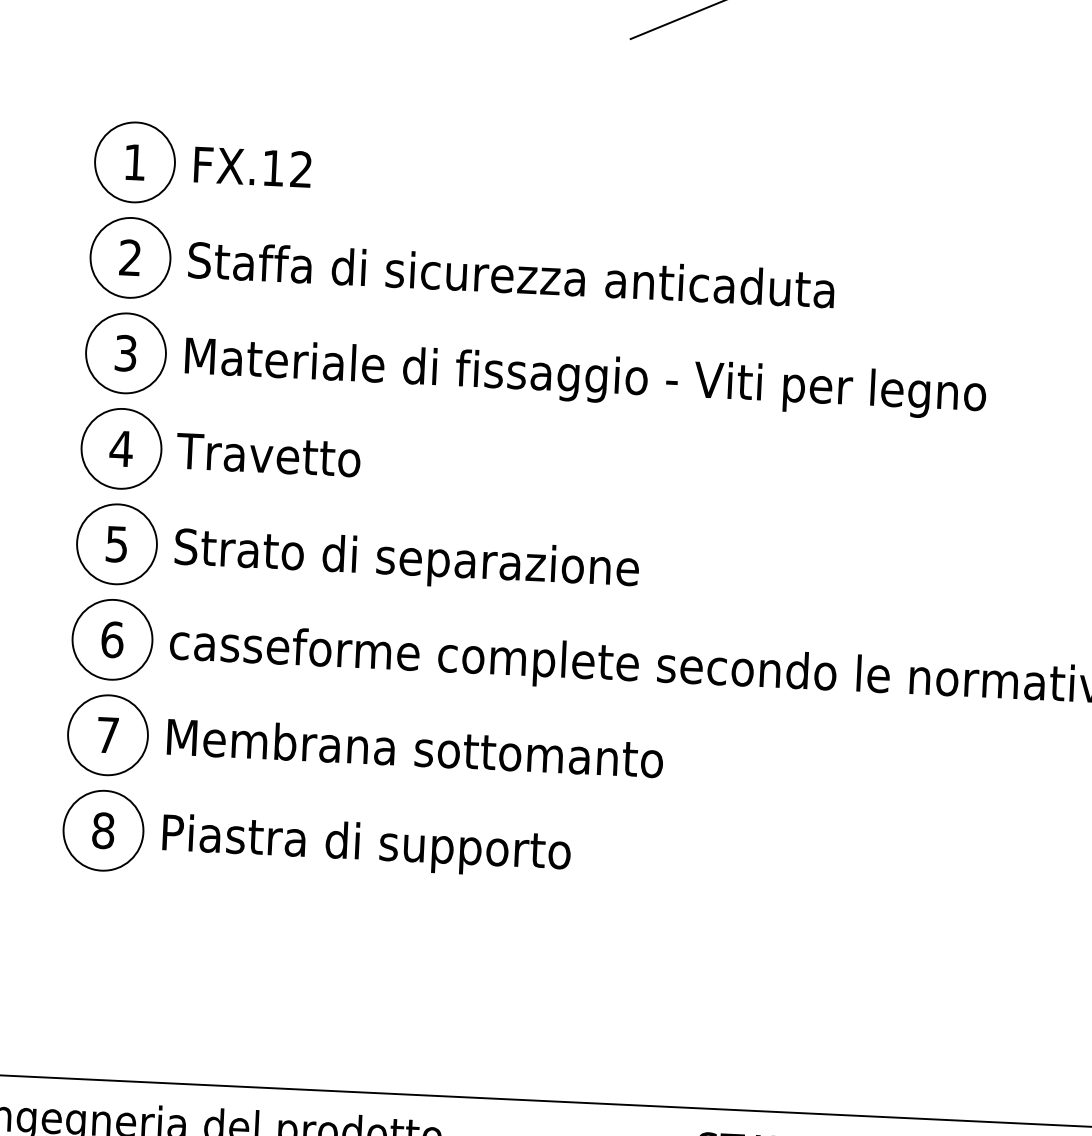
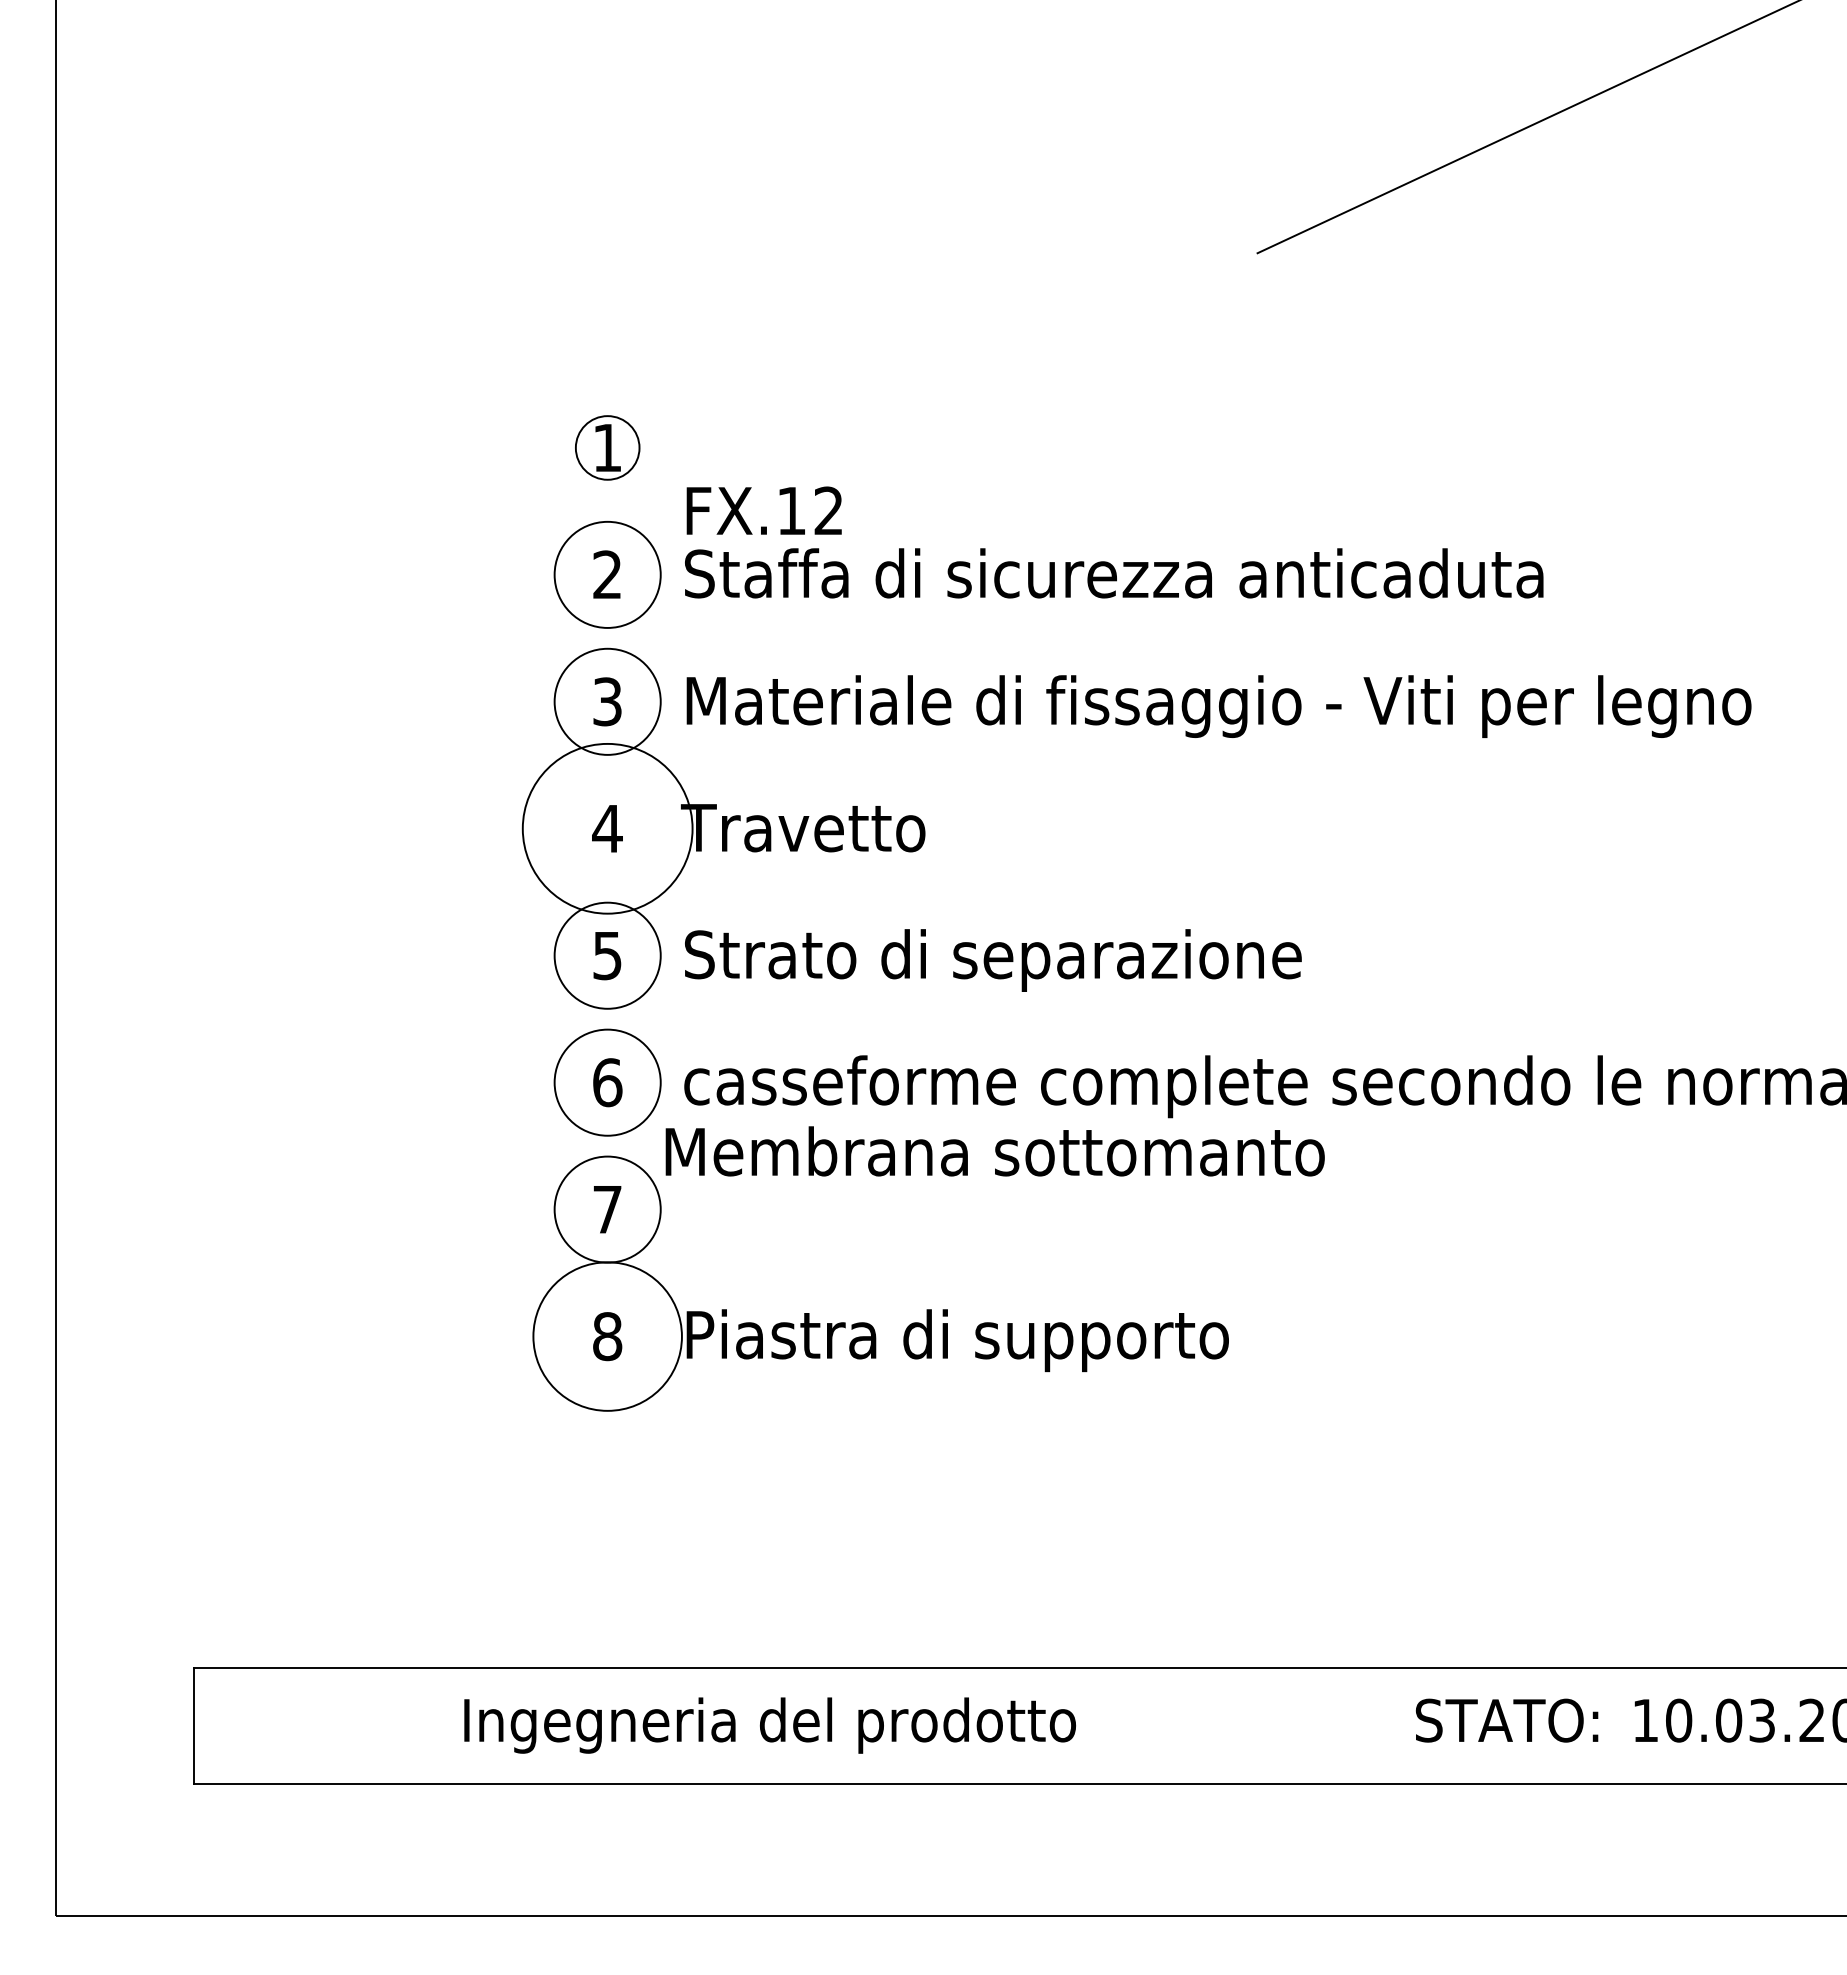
circle: (134, 162) -> (607, 447), size x0.6
text: (252, 166) -> (763, 510), moved
circle: (121, 448) -> (607, 828), size x1.6
text: (414, 748) -> (994, 1151), moved
circle: (103, 830) -> (607, 1336), size x1.4

